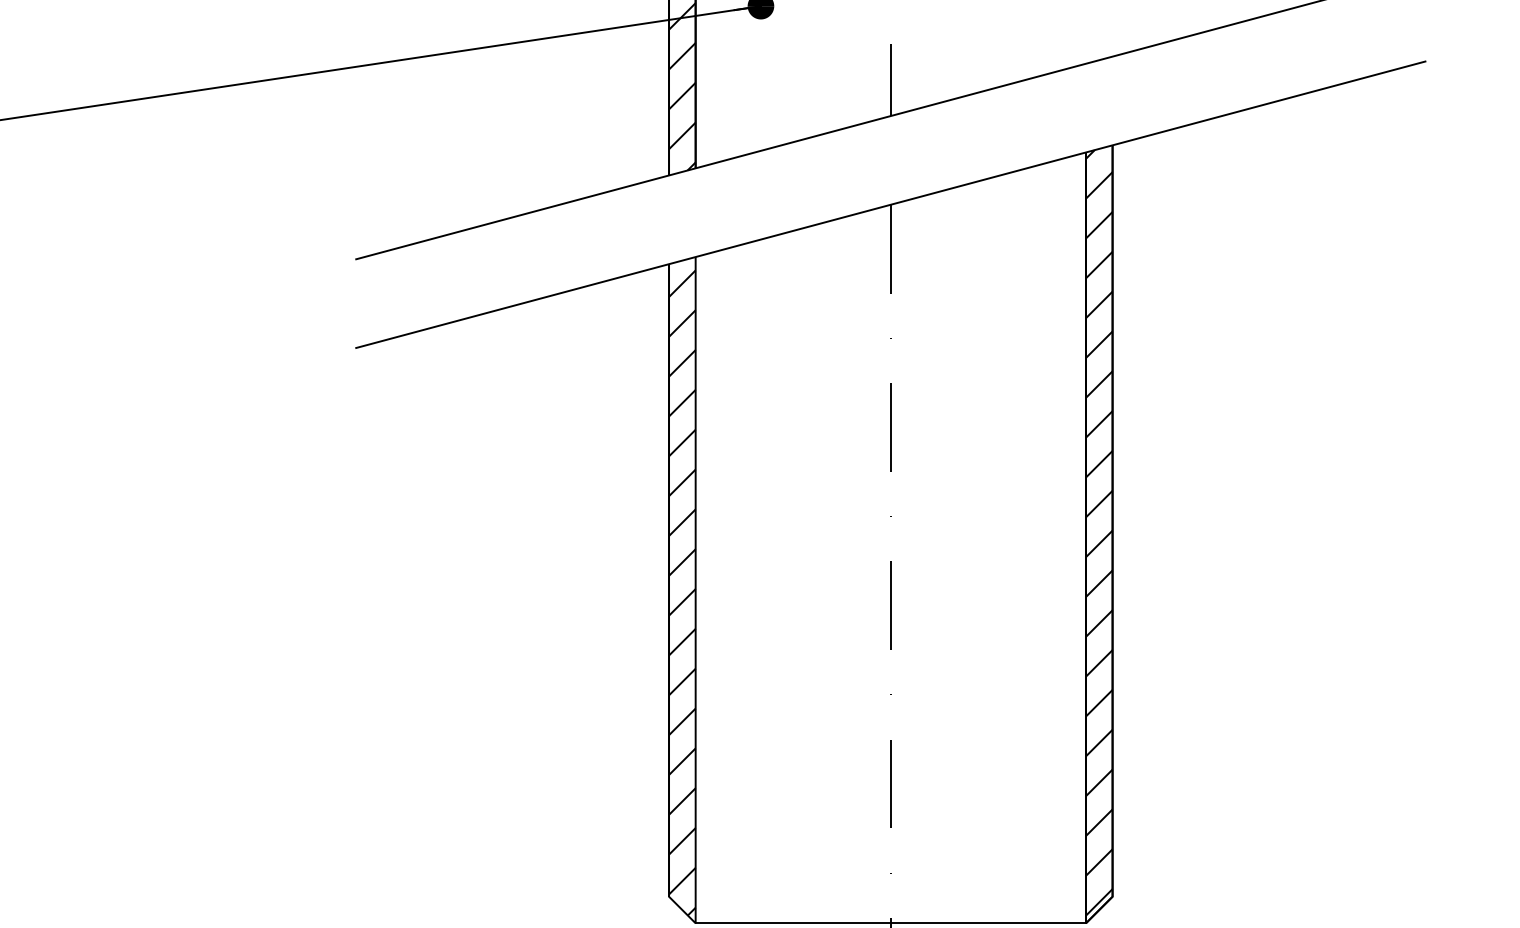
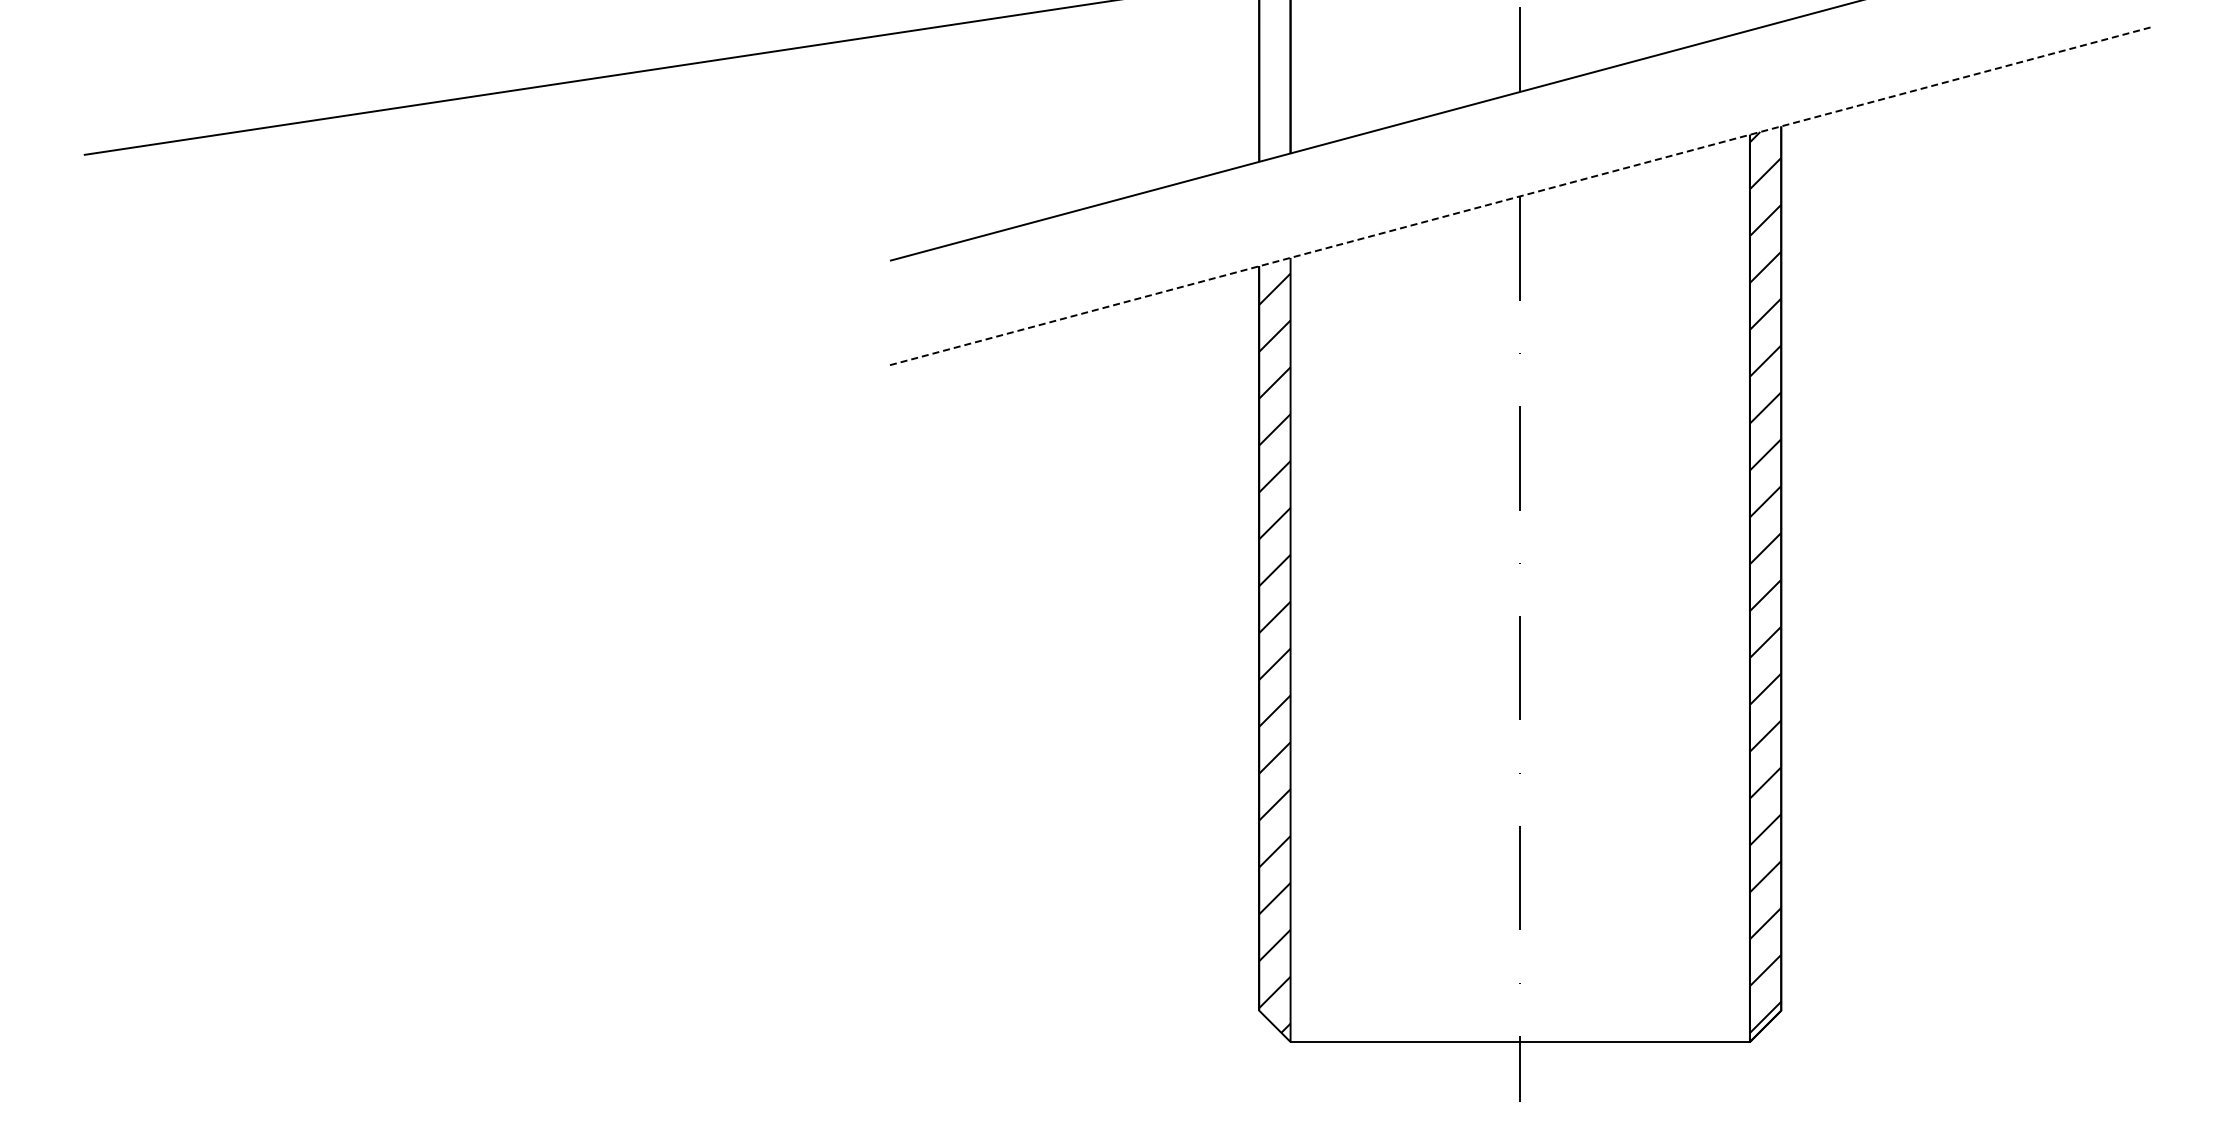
hatch: (682, 106) -> (1274, 80), removed
line: (891, 204) -> (1520, 196), solid -> dashed

